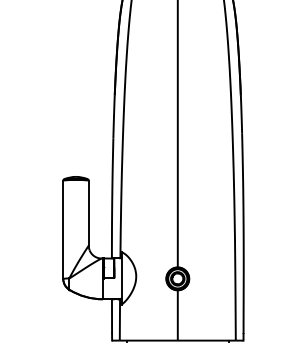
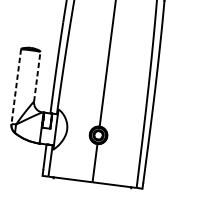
line: (88, 213) -> (37, 76), solid -> dashed
line: (63, 230) -> (16, 87), solid -> dashed

